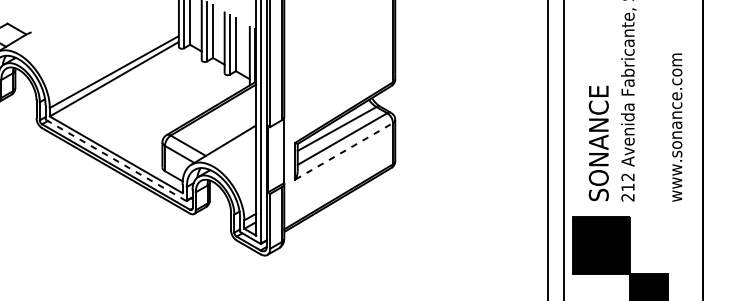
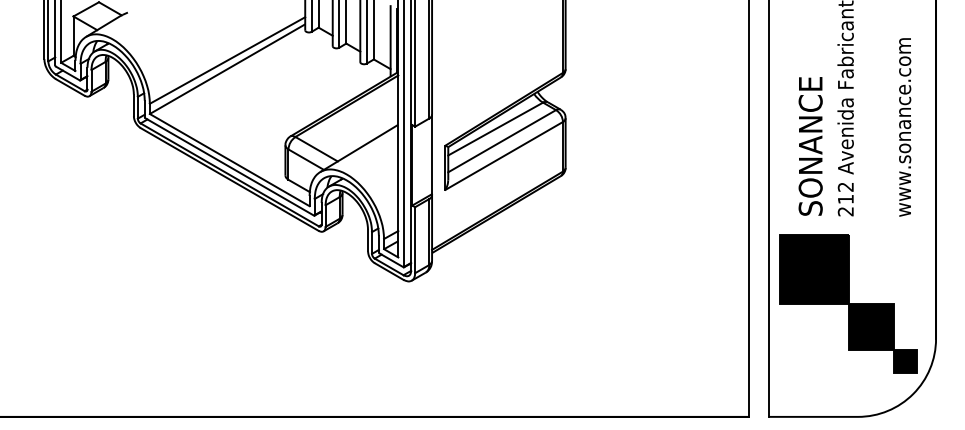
line: (344, 150) -> (504, 155), dashed -> solid
line: (115, 160) -> (229, 166), dashed -> solid

